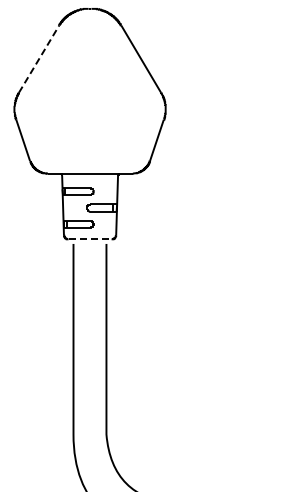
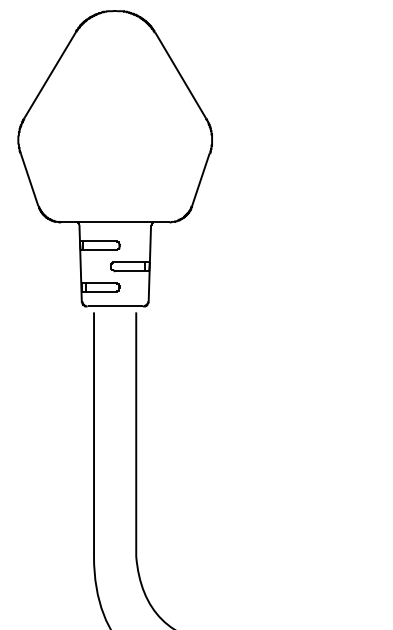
line: (39, 58) -> (50, 74), dashed -> solid
line: (90, 239) -> (115, 306), dashed -> solid

